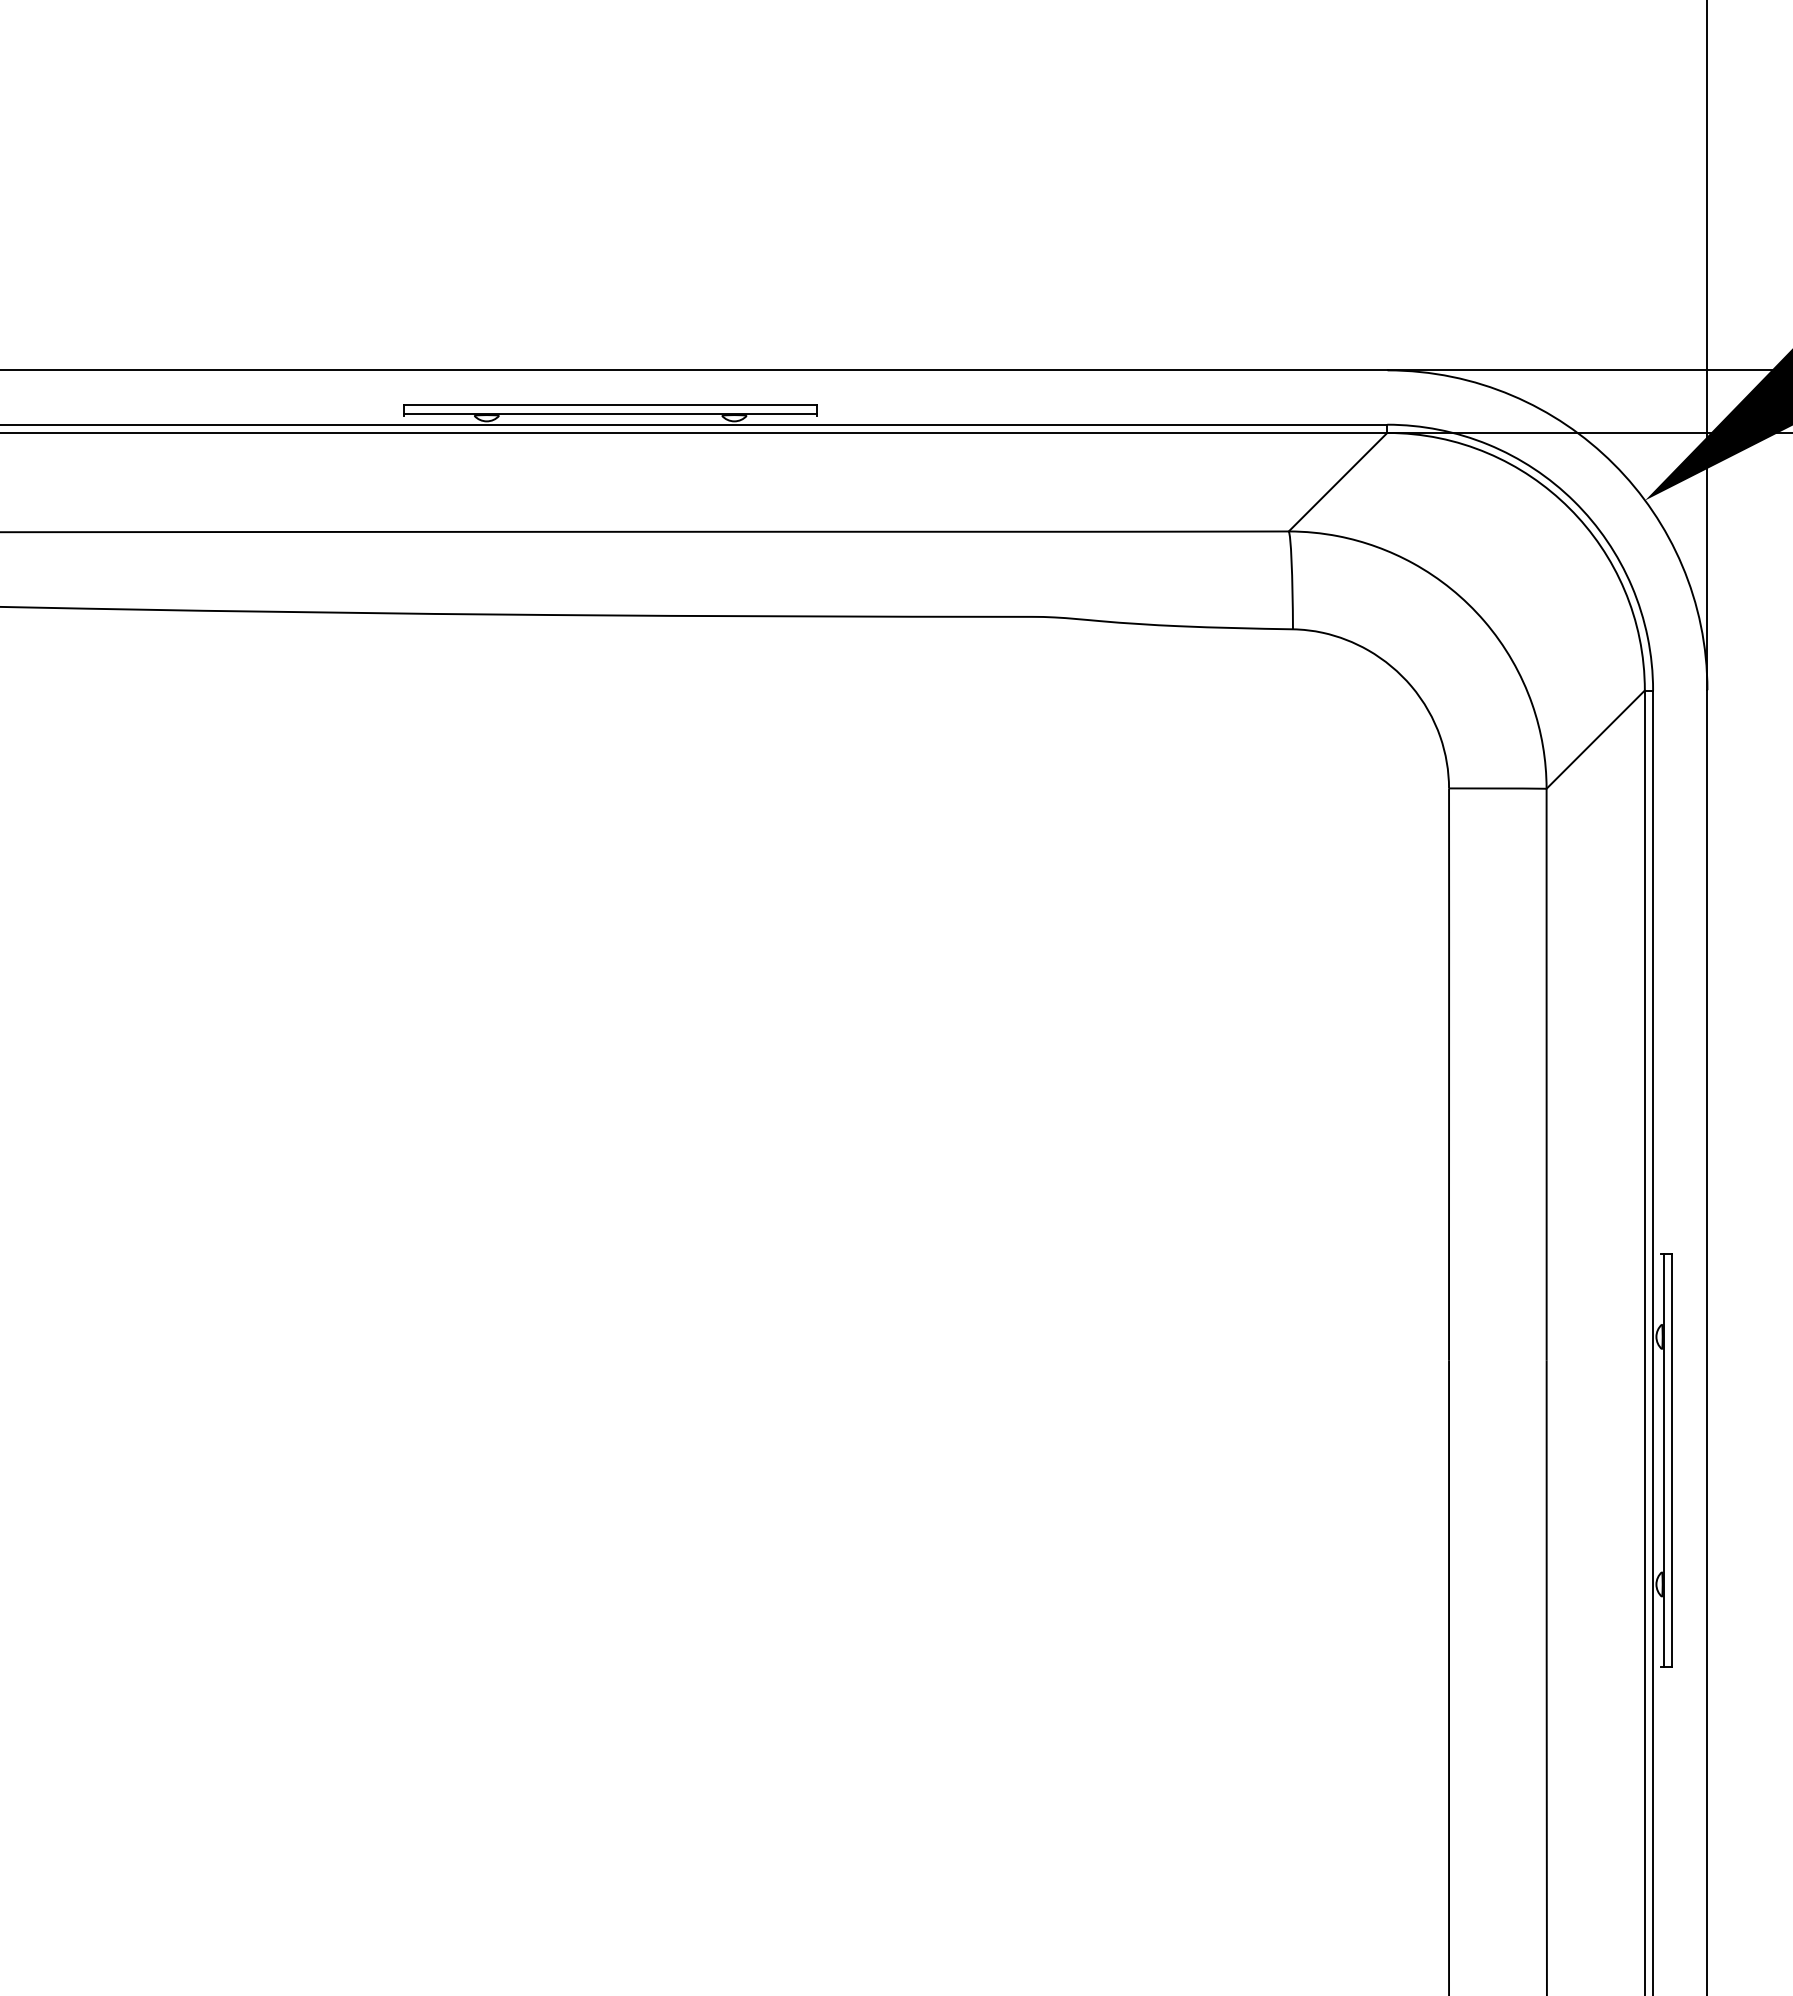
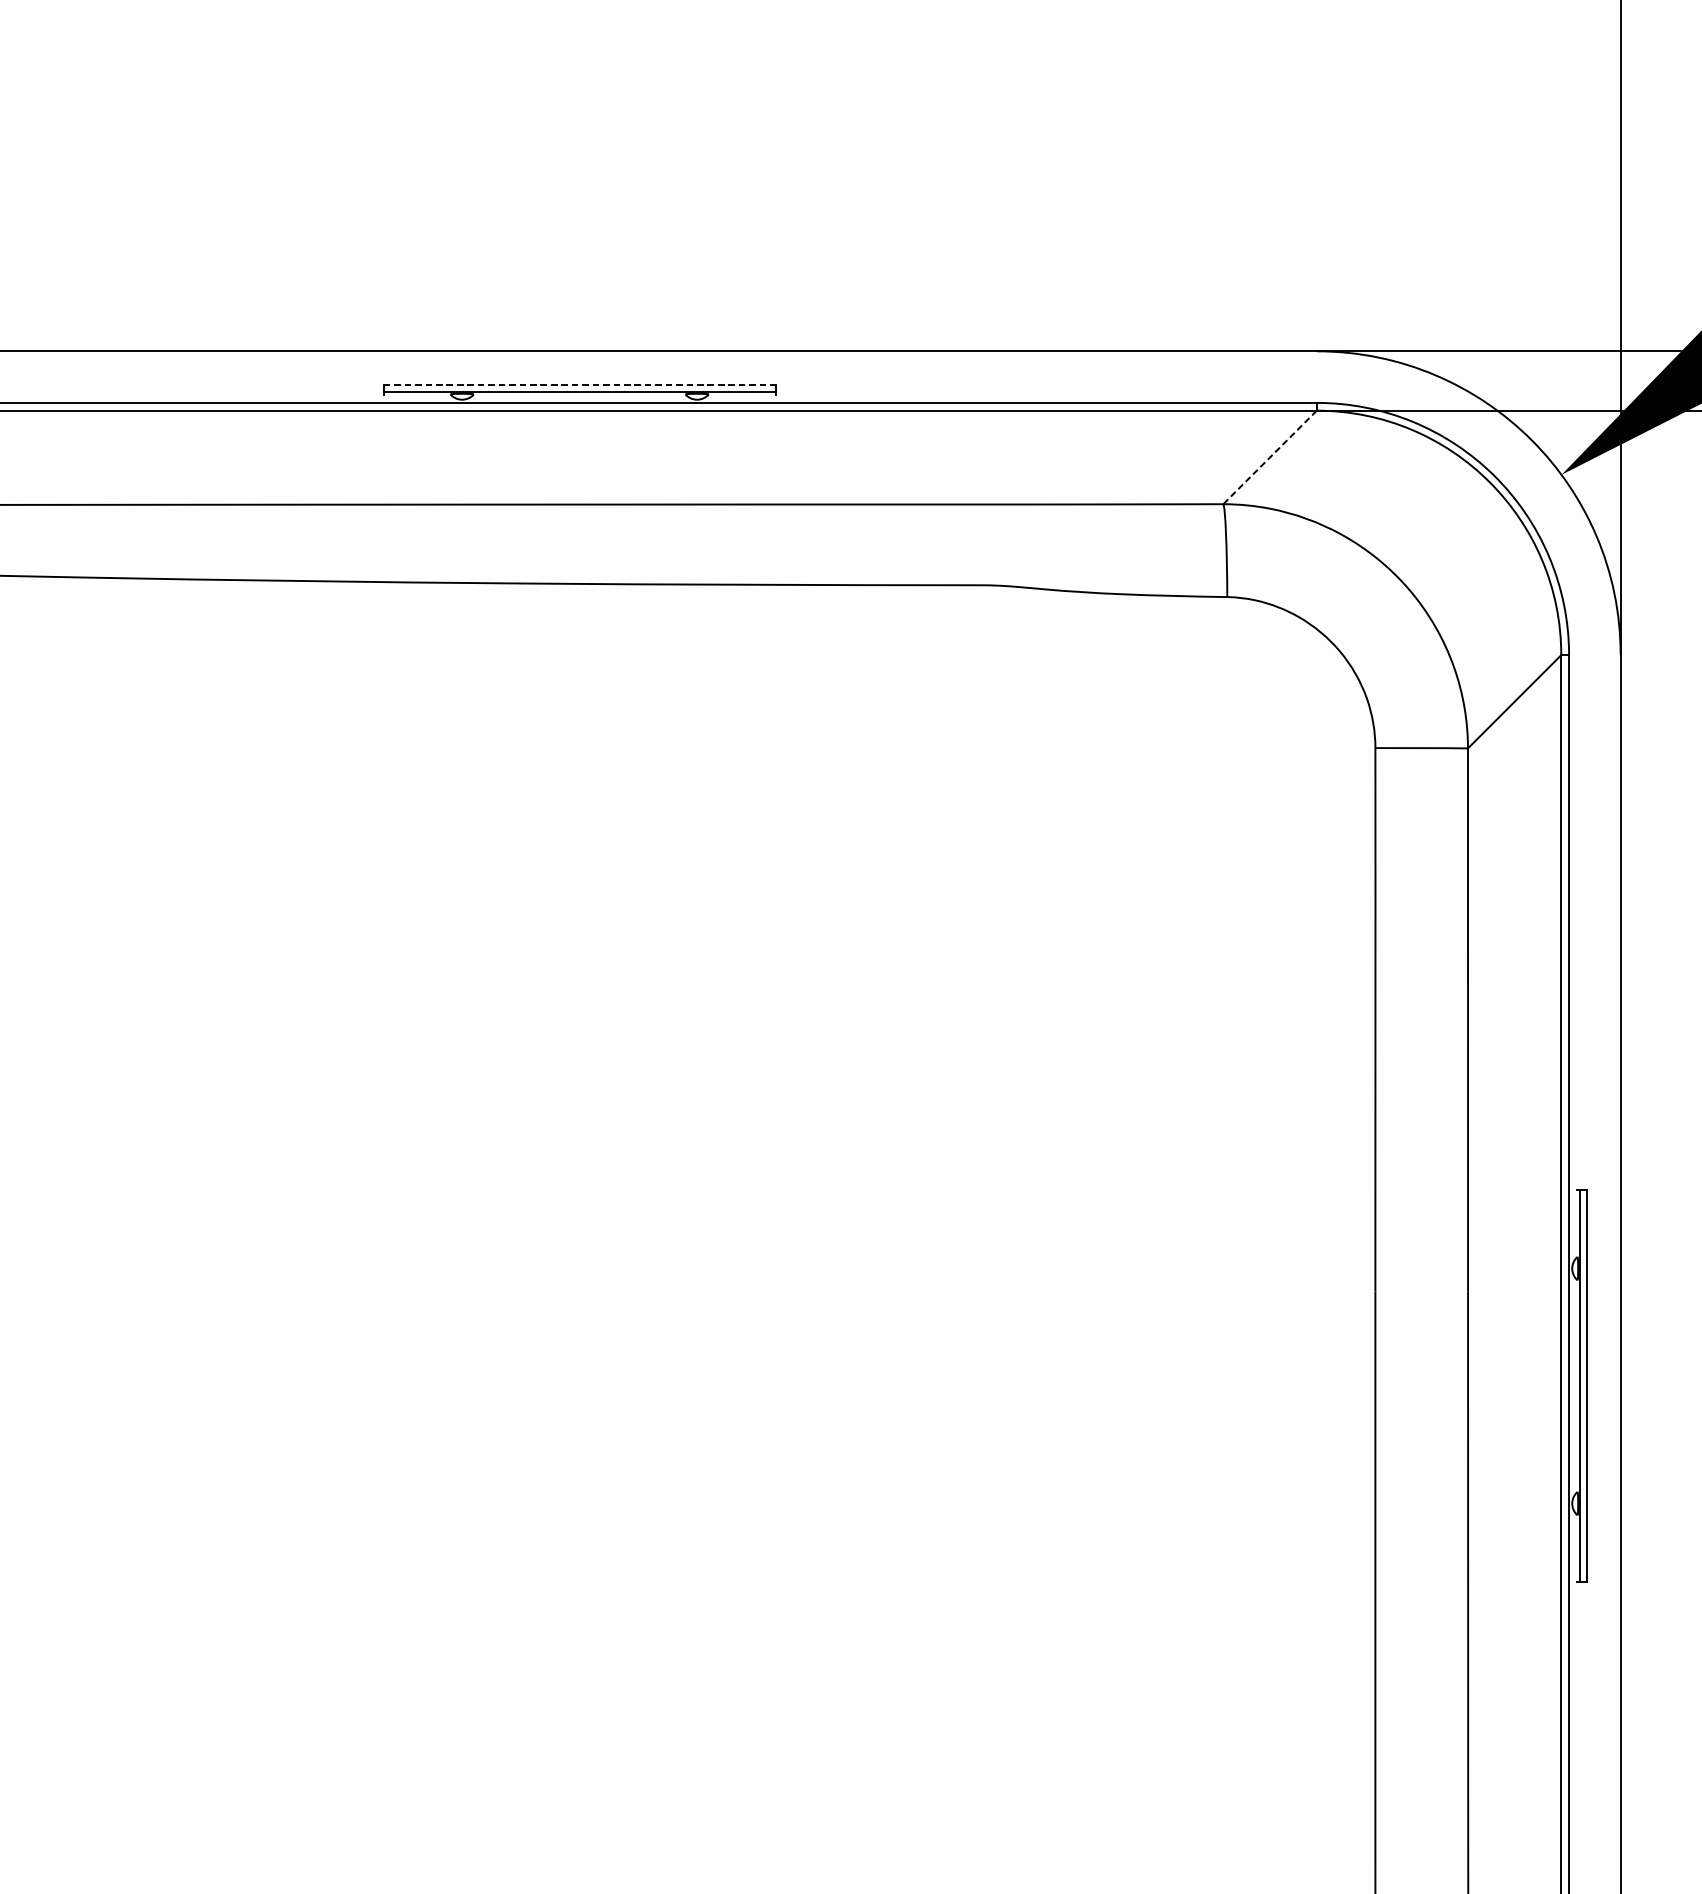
line: (611, 405) -> (580, 384), solid -> dashed
line: (1338, 482) -> (1270, 457), solid -> dashed

